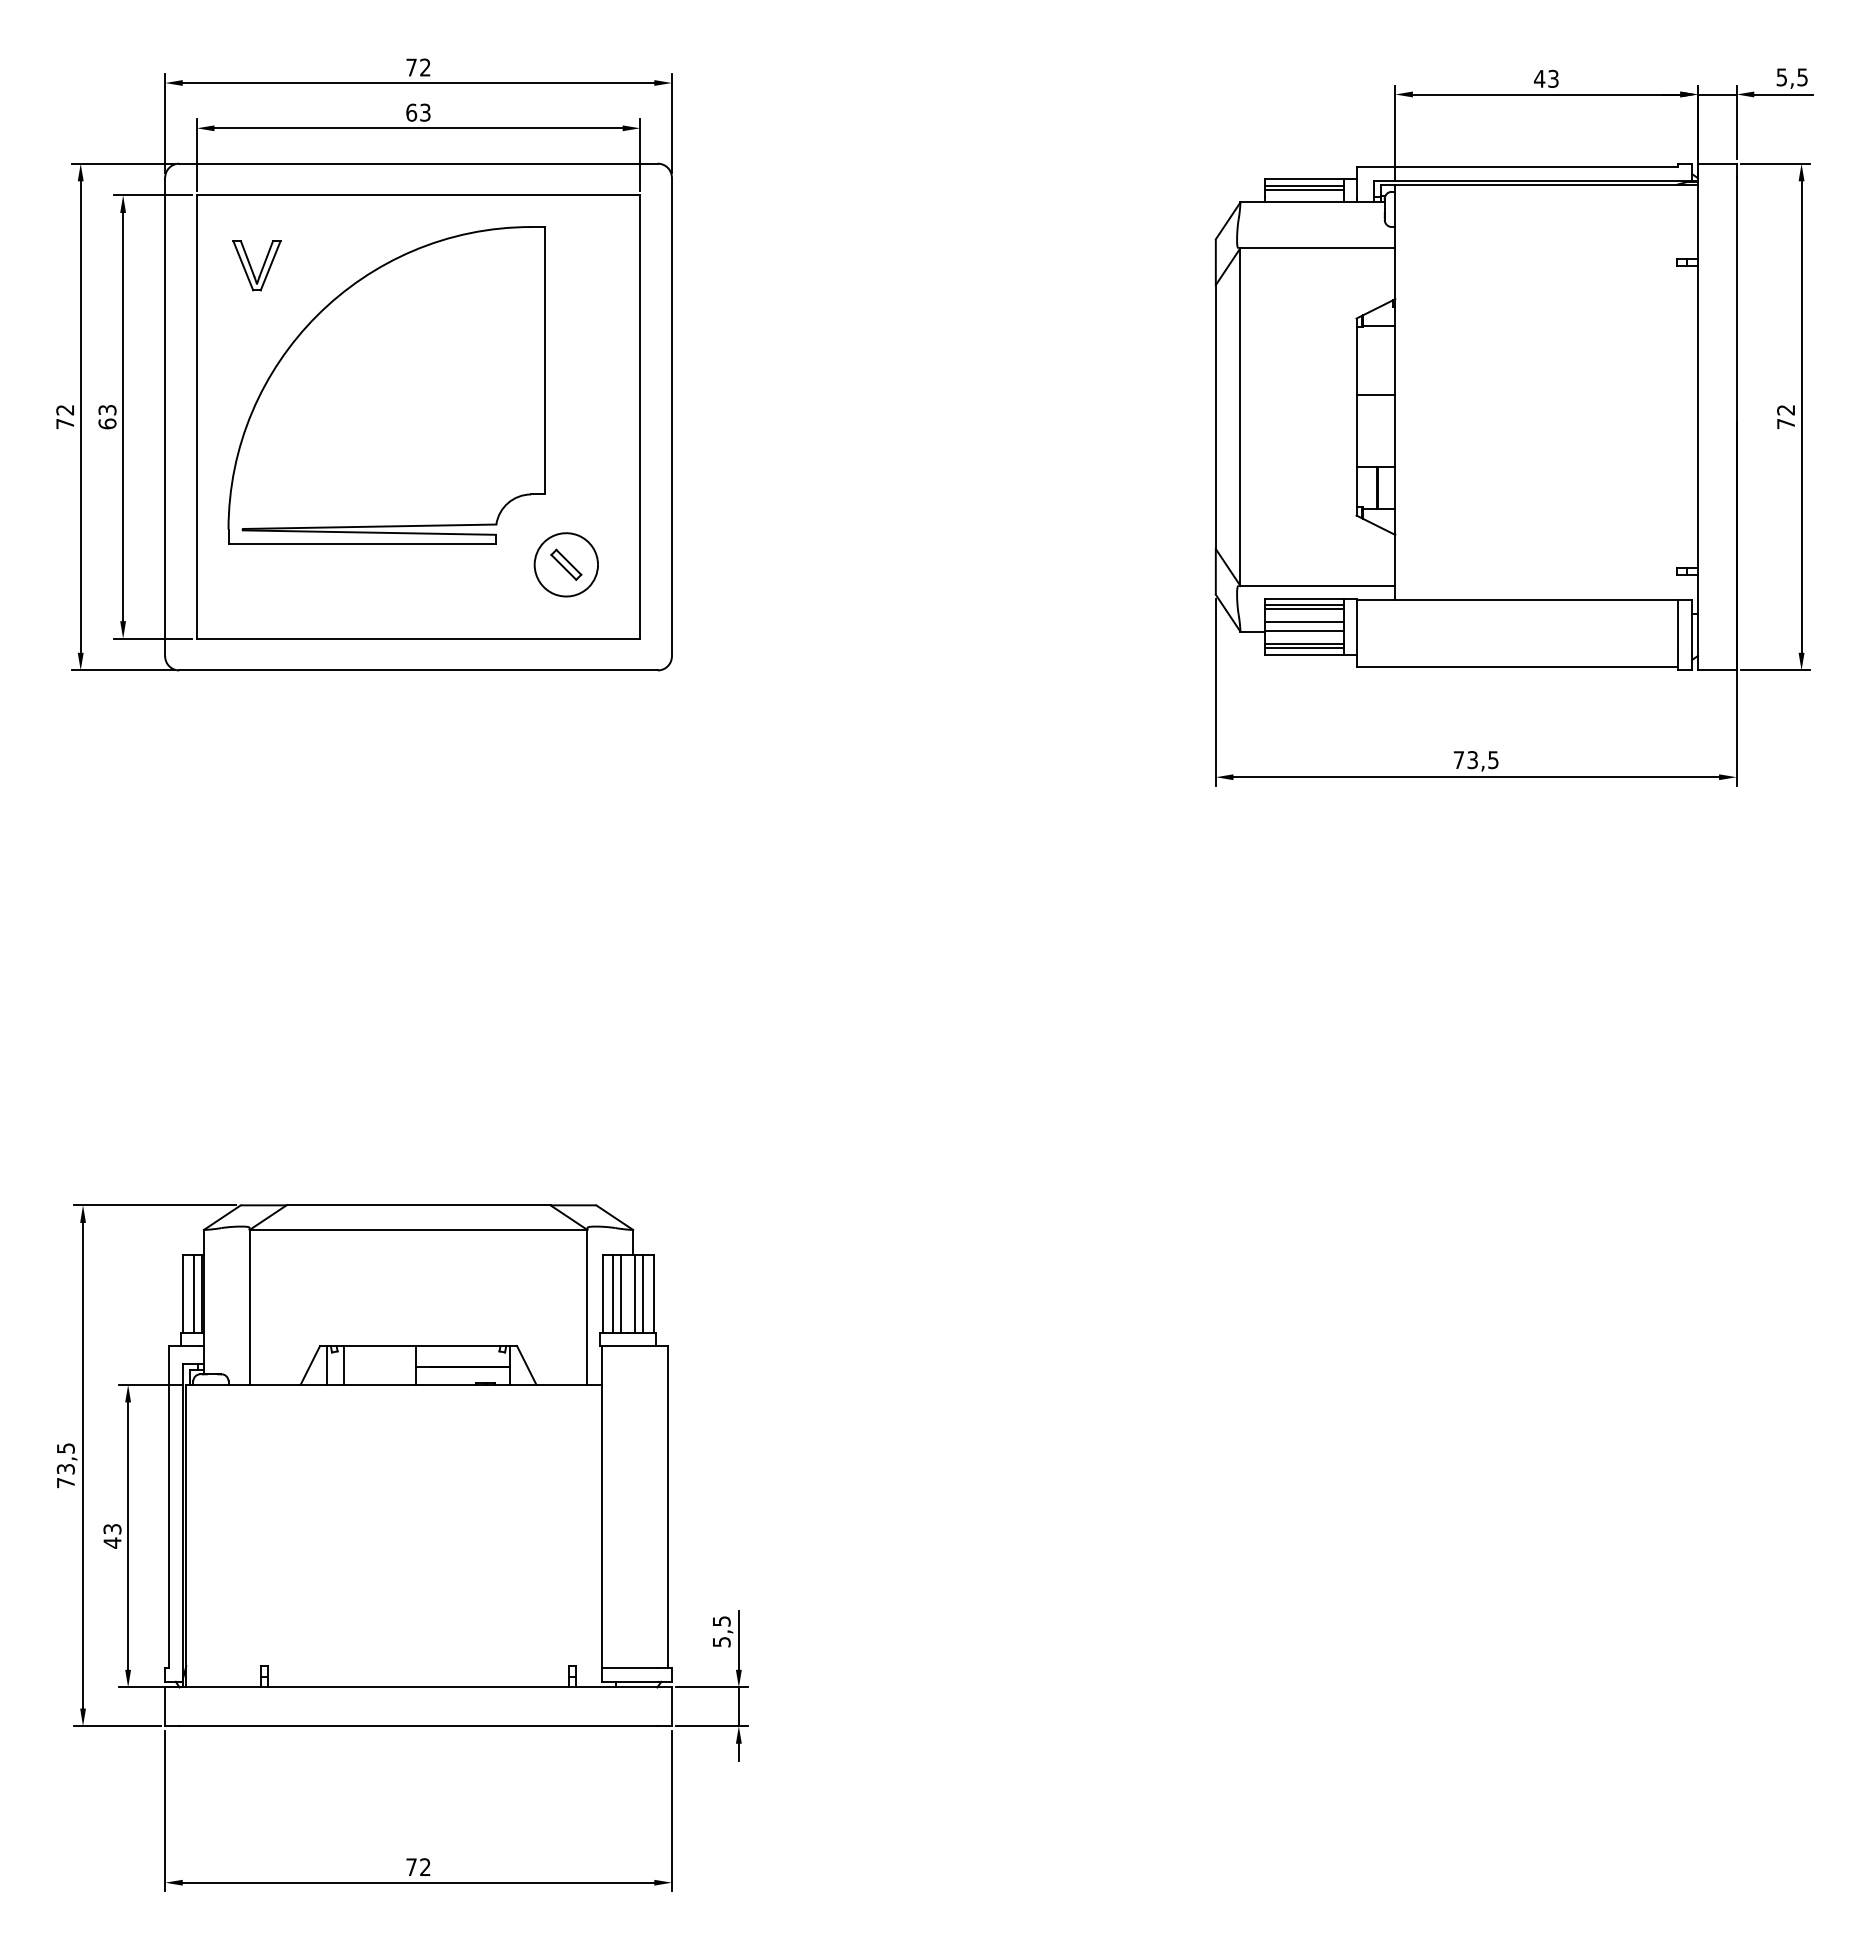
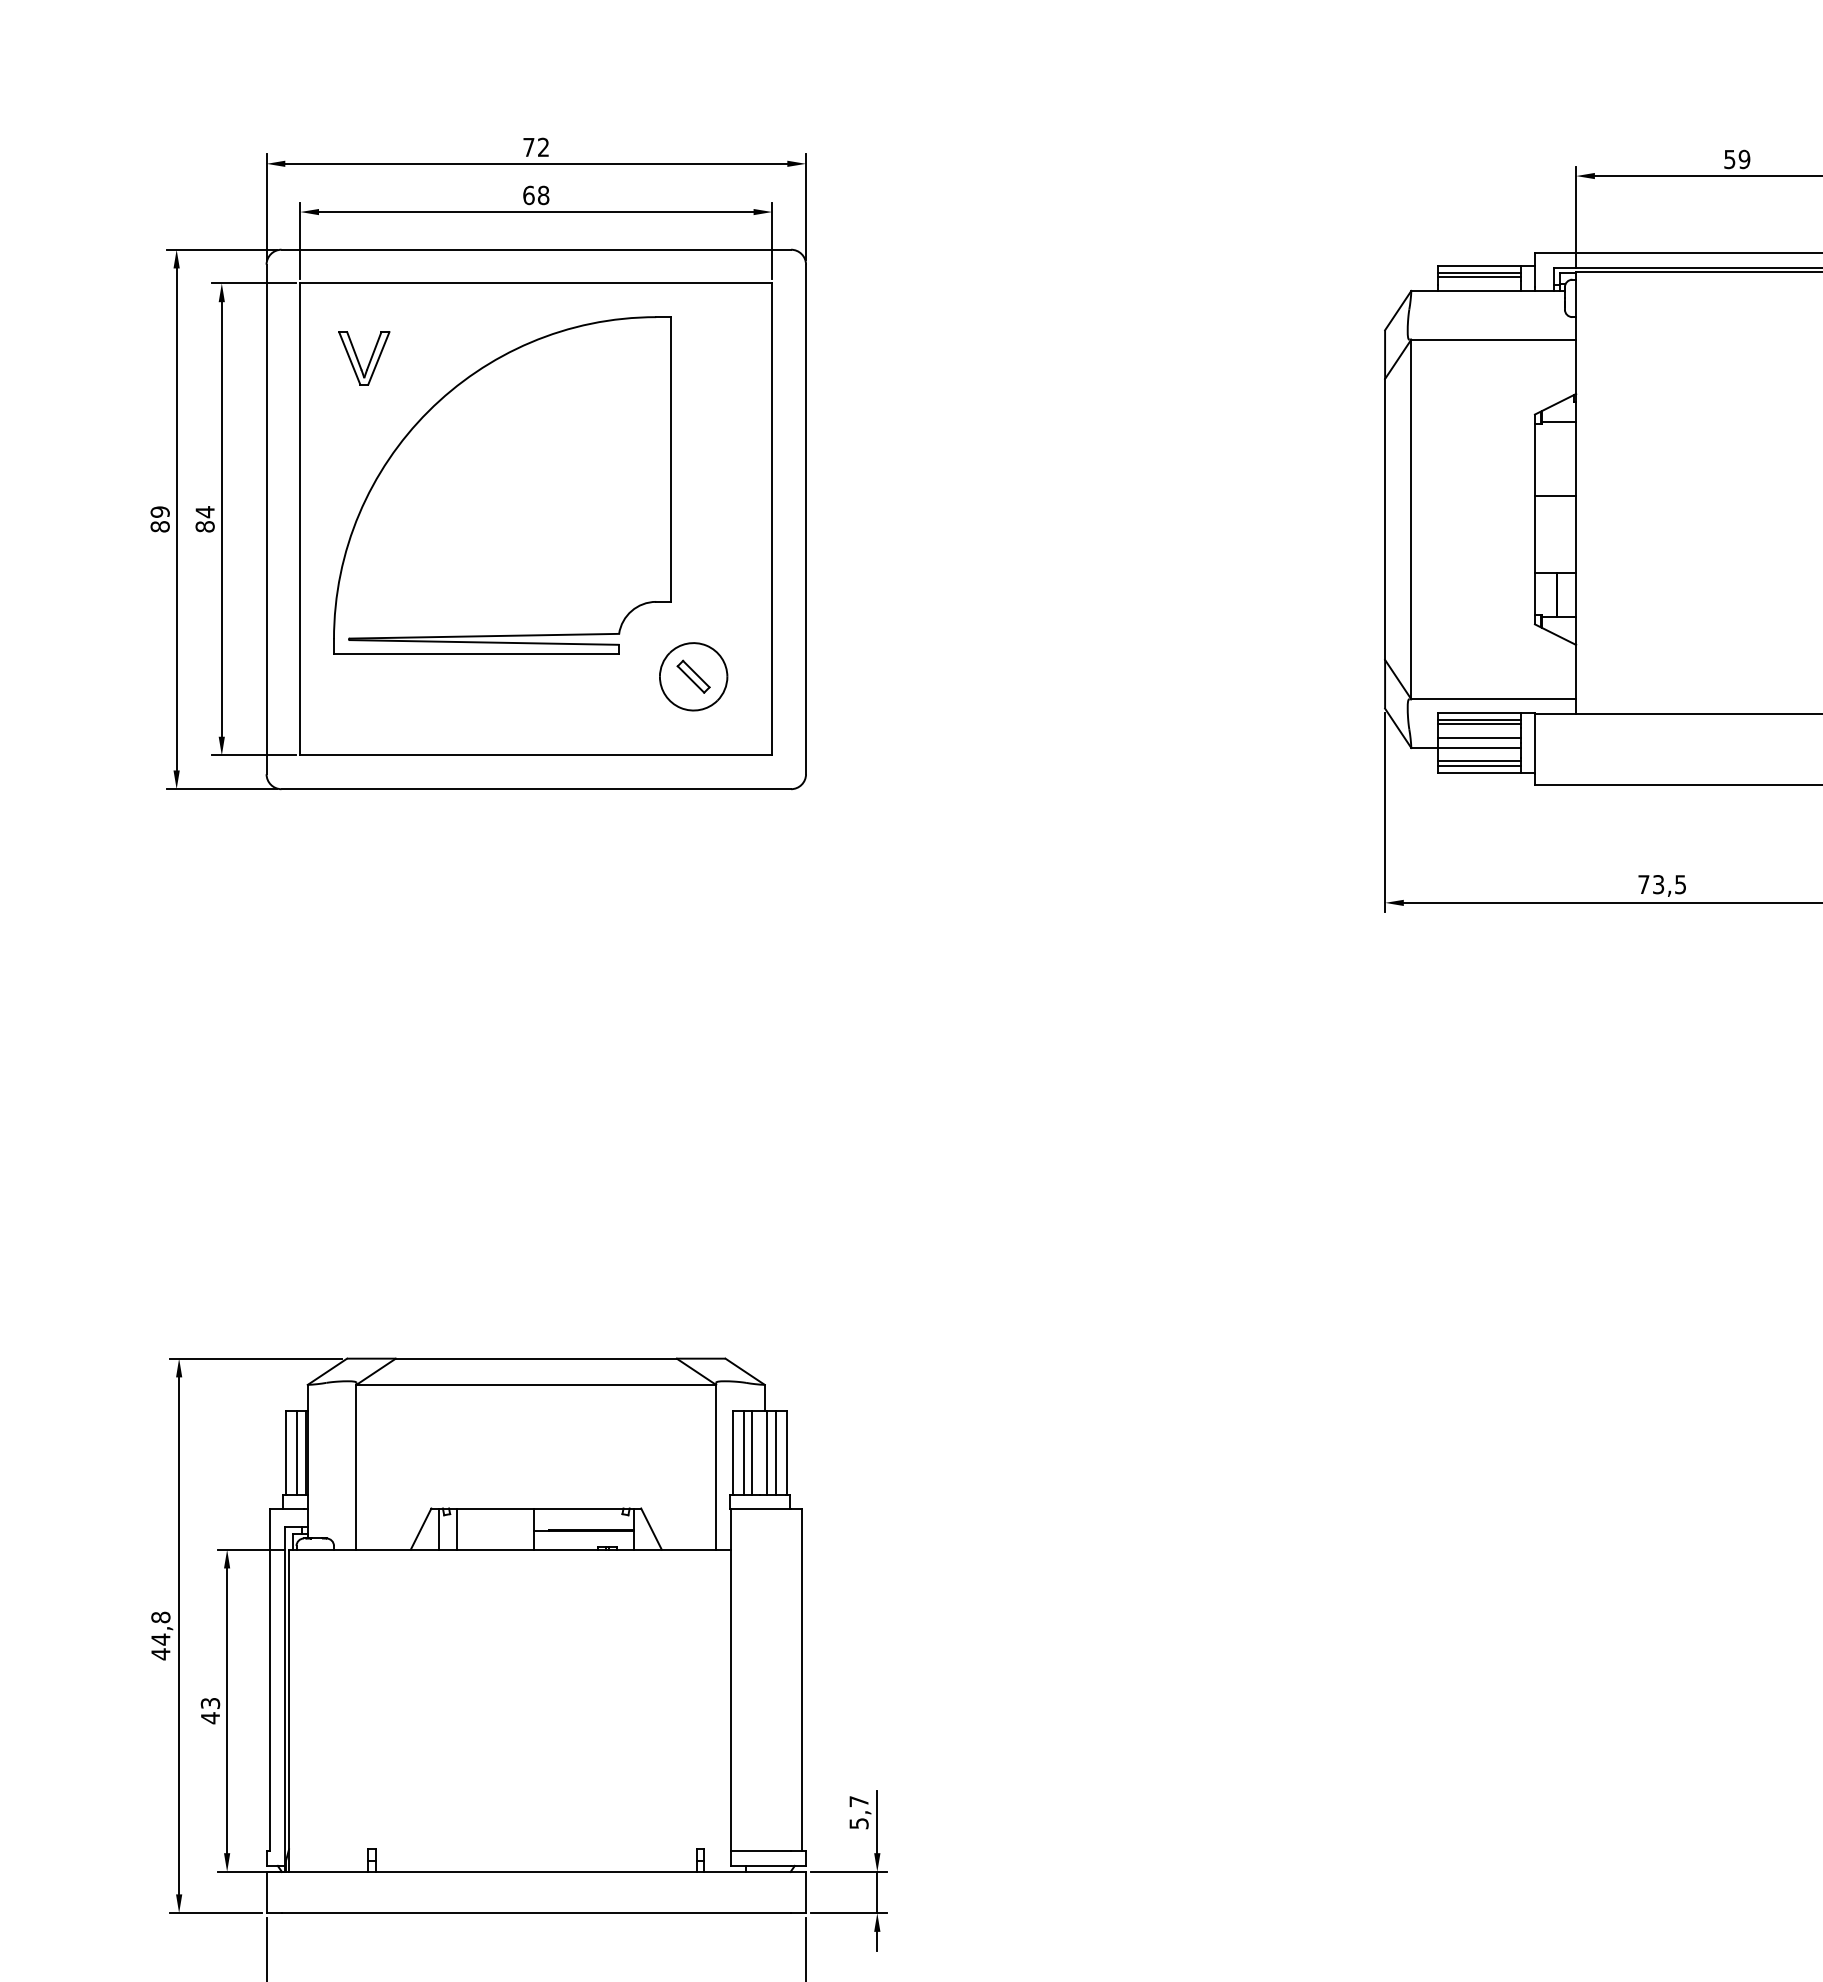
text: (1545, 78) -> (1736, 159), 43 -> 59
text: (425, 112) -> (543, 195), 63 -> 68
text: (65, 416) -> (160, 518), 72 -> 89
text: (107, 416) -> (205, 518), 63 -> 84
text: (65, 1465) -> (160, 1635), 73,5 -> 44,8
text: (721, 1621) -> (858, 1801), 5,5 -> 5,7

